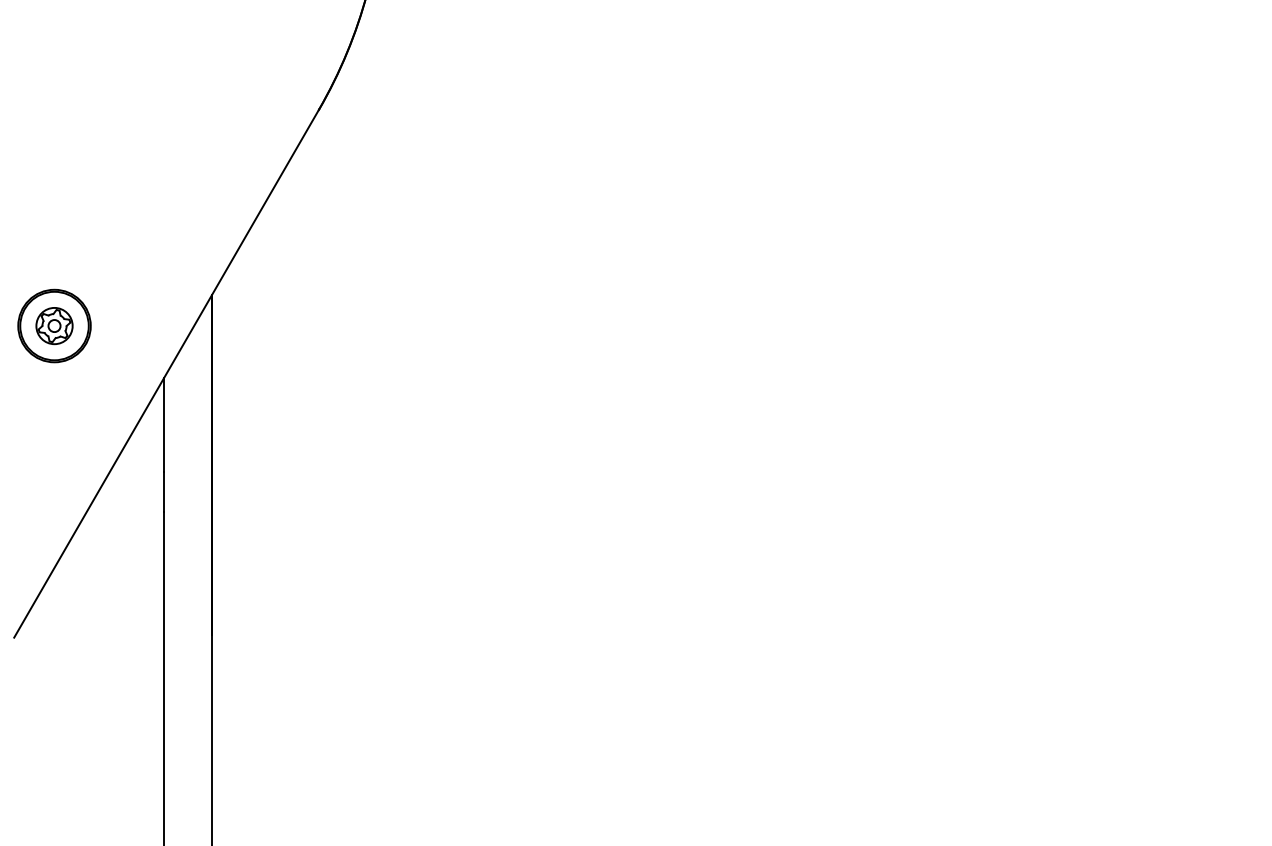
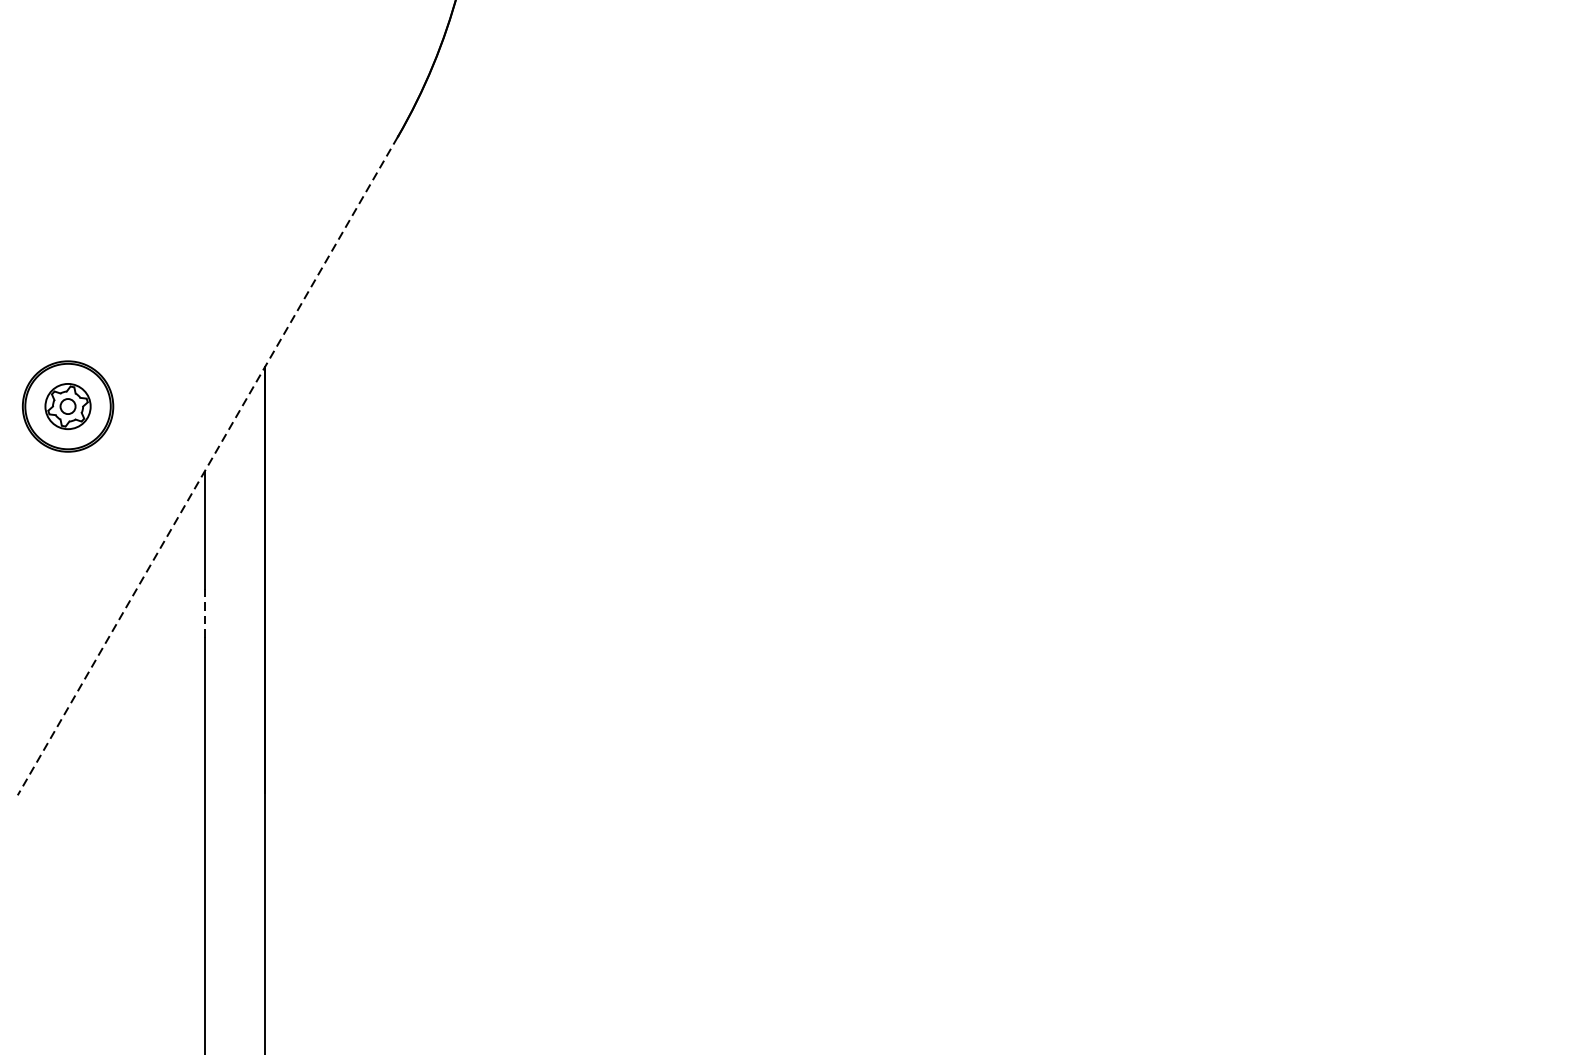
line: (166, 373) -> (207, 465), solid -> dashed
line: (163, 491) -> (204, 612), solid -> dashed

